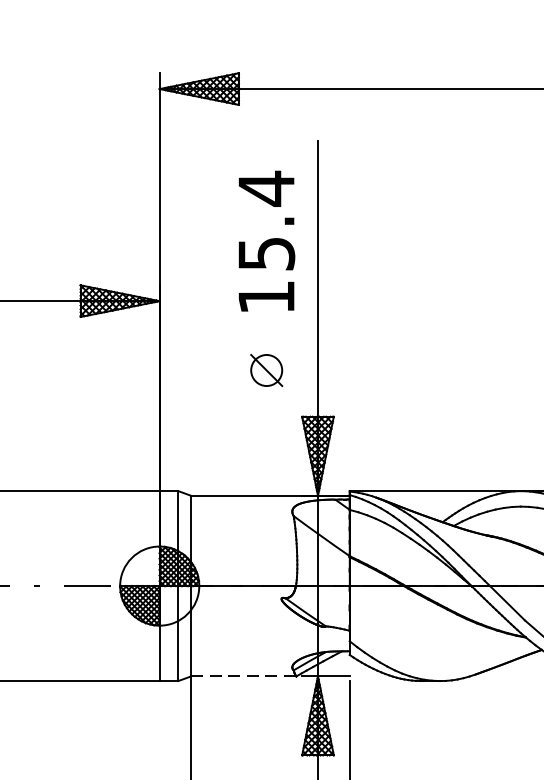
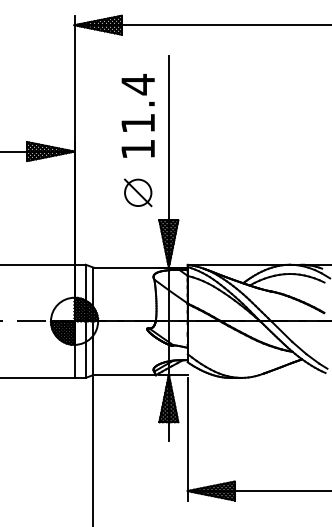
text: (267, 254) -> (138, 123), 15.4 -> 11.4
part: (267, 369) -> (138, 192), size x1.43
line: (245, 677) -> (125, 375), dashed -> solid

